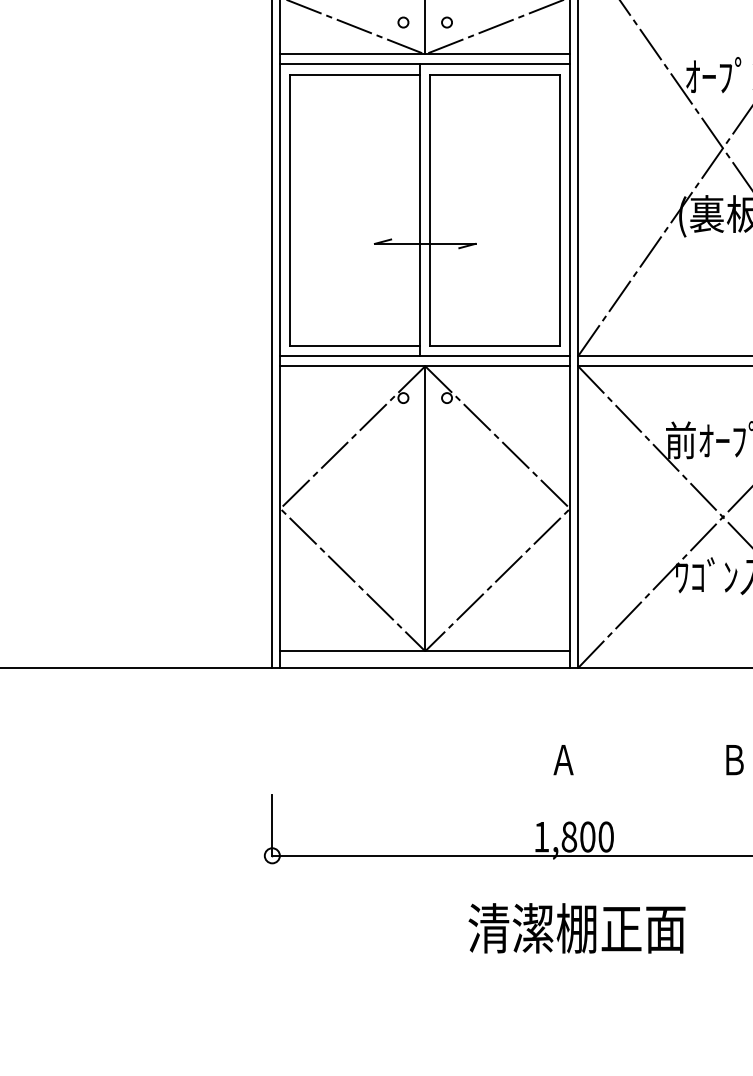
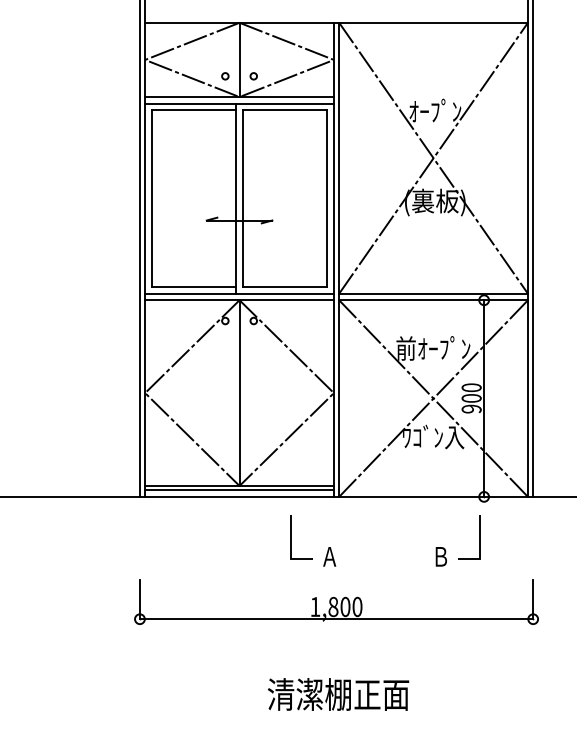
line: (425, 658) -> (239, 490), added
line: (504, 730) -> (291, 537), added
text: (577, 928) -> (338, 694), moved

